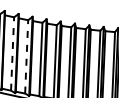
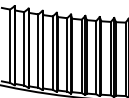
line: (12, 53) -> (24, 48), dashed -> solid
line: (26, 57) -> (38, 51), dashed -> solid

